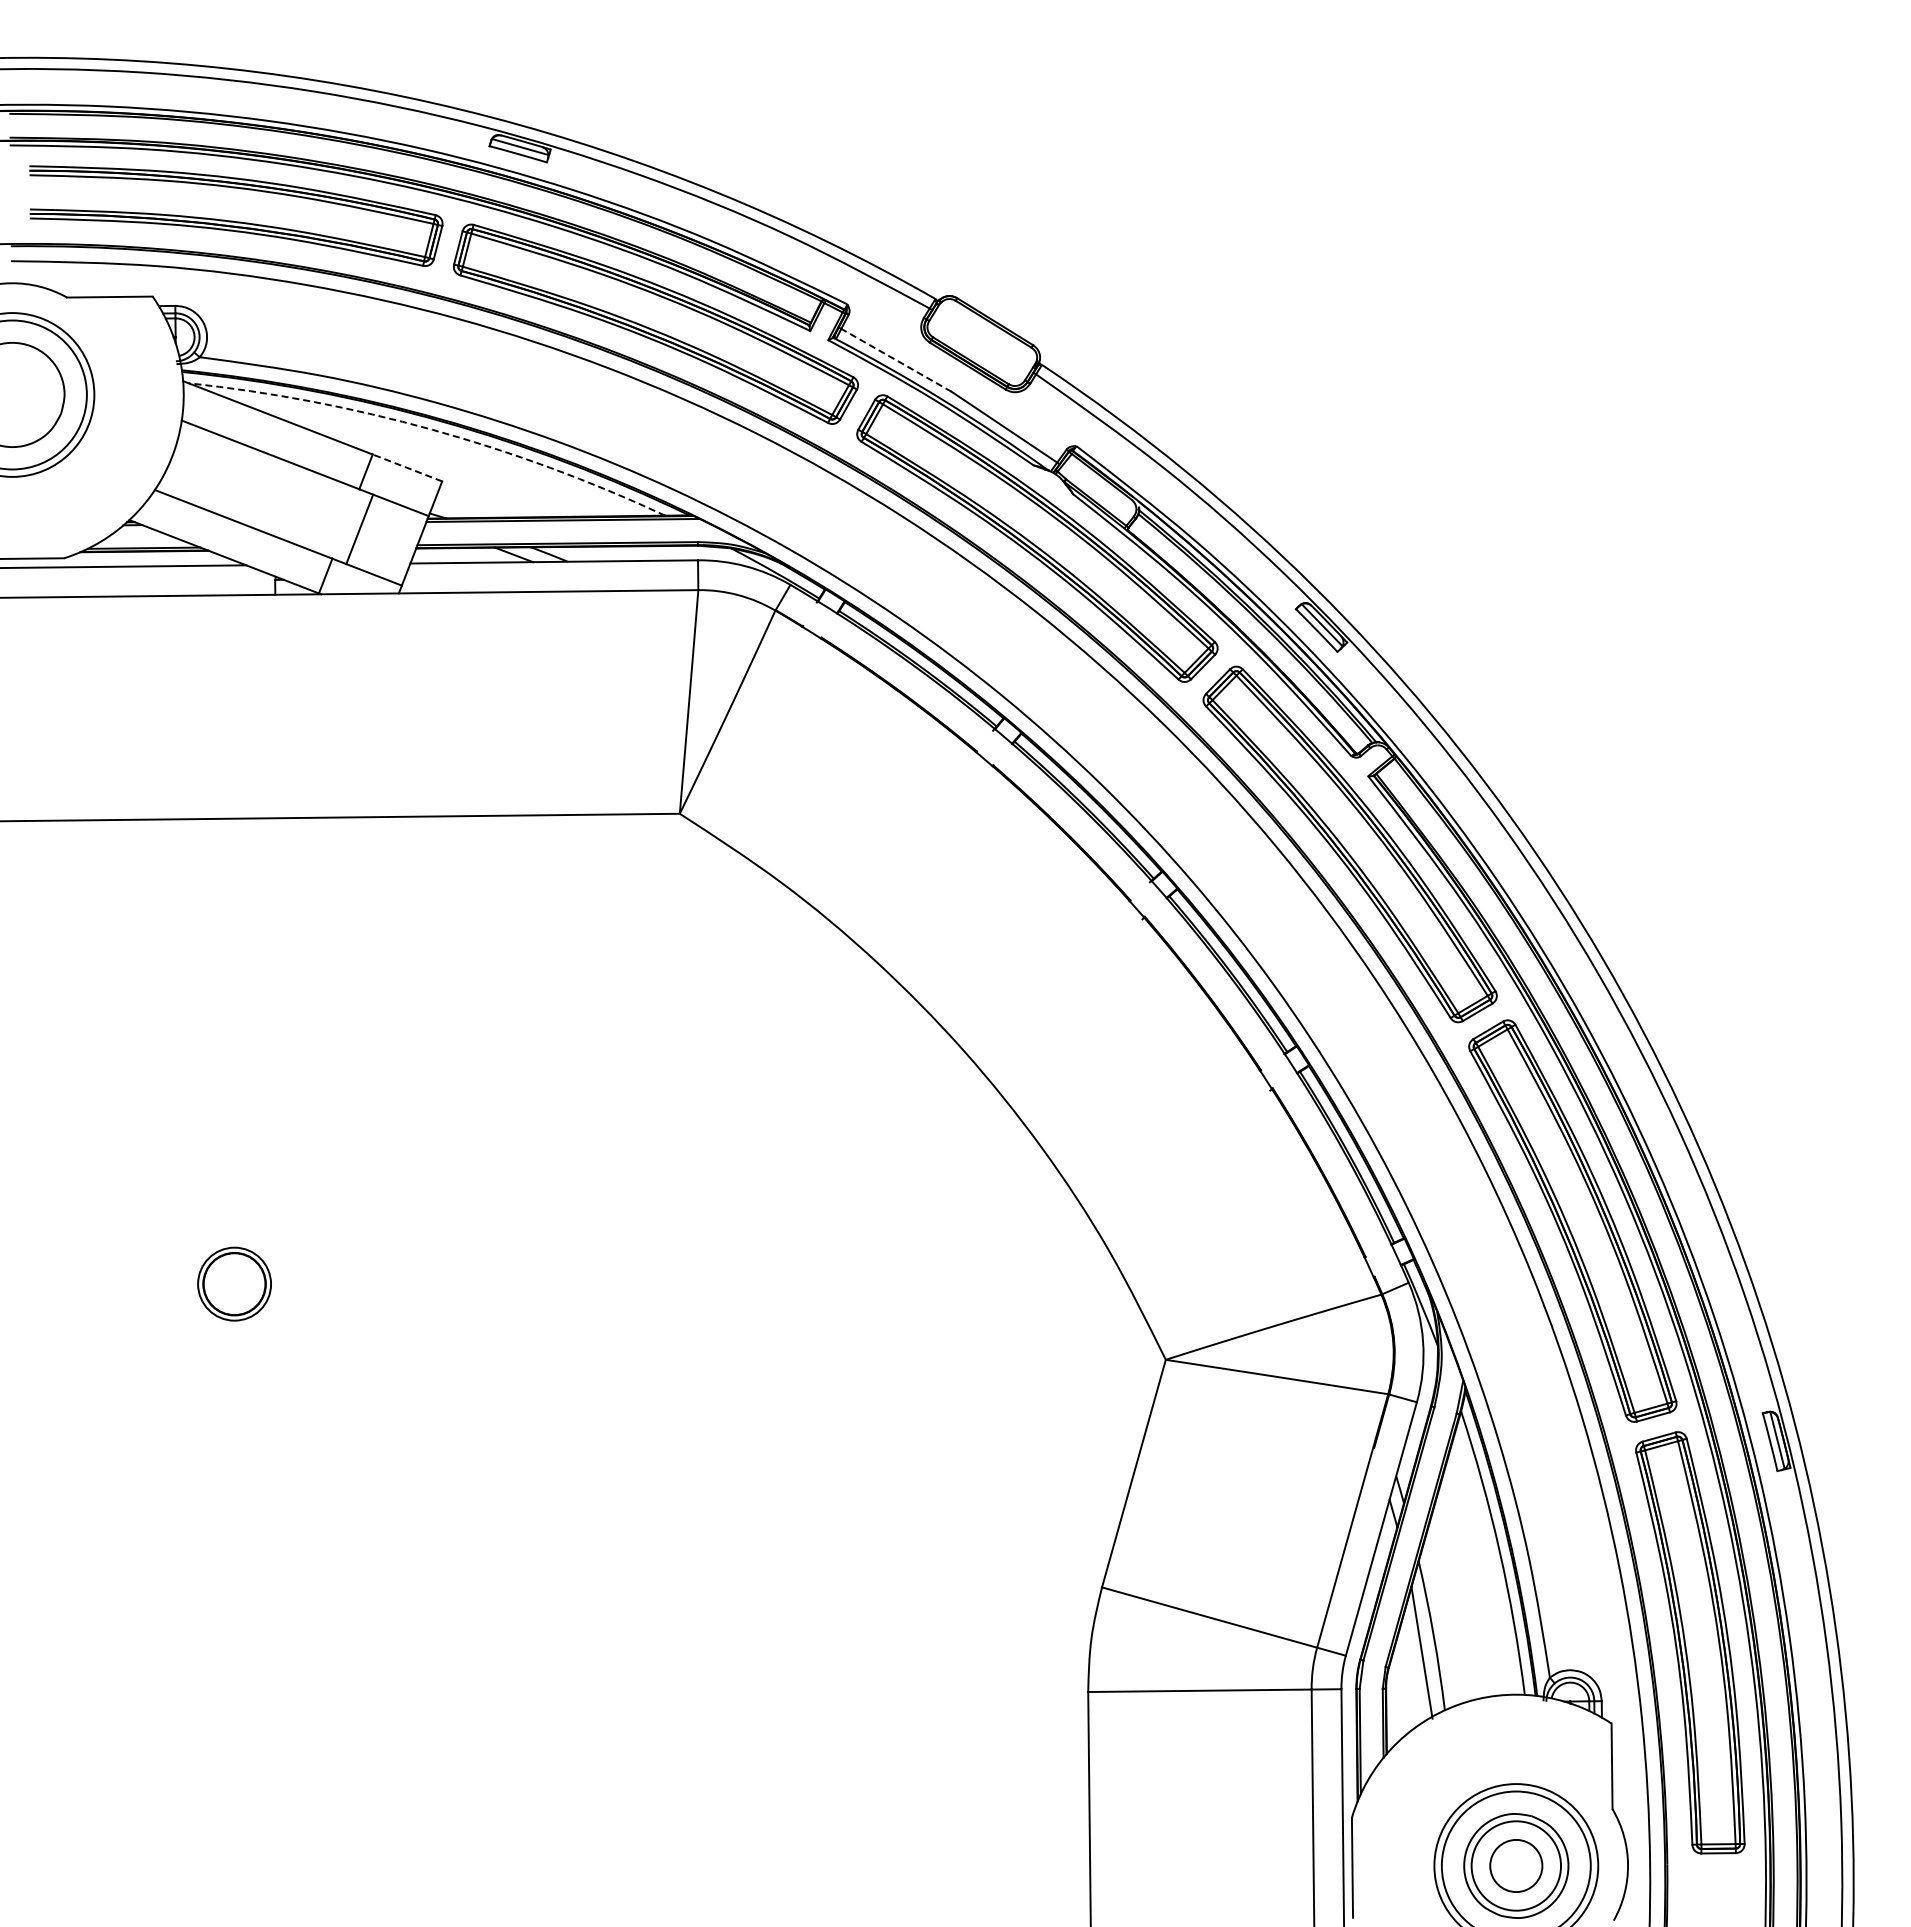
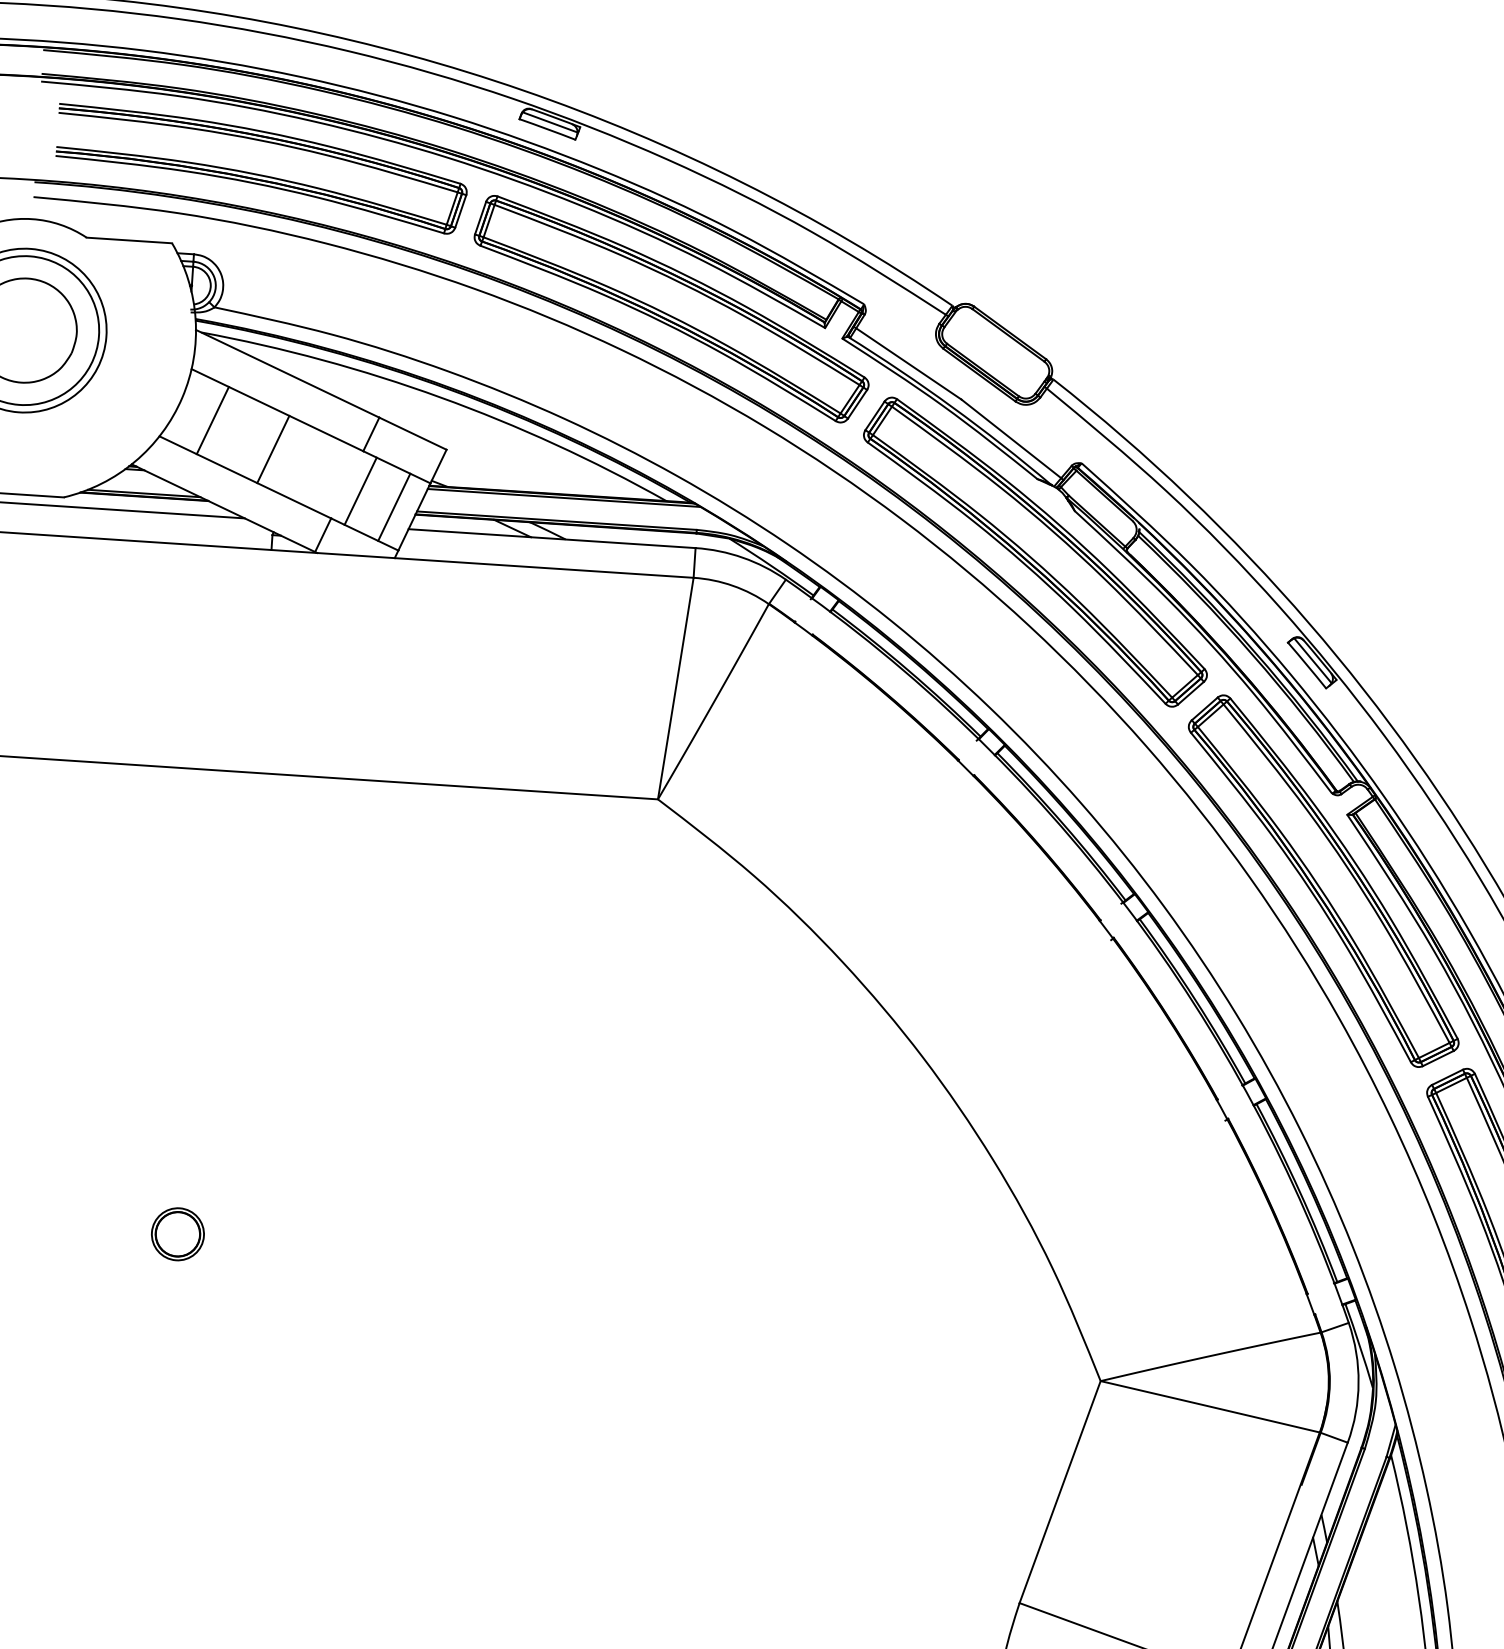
line: (896, 360) -> (908, 364), dashed -> solid
arc: (432, 429) -> (440, 397), dashed -> solid
line: (407, 467) -> (413, 433), dashed -> solid
line: (206, 469) -> (212, 419), added
line: (269, 494) -> (273, 449), added
line: (394, 542) -> (394, 507), added
part: (234, 1284) -> (177, 1234), size x0.71

